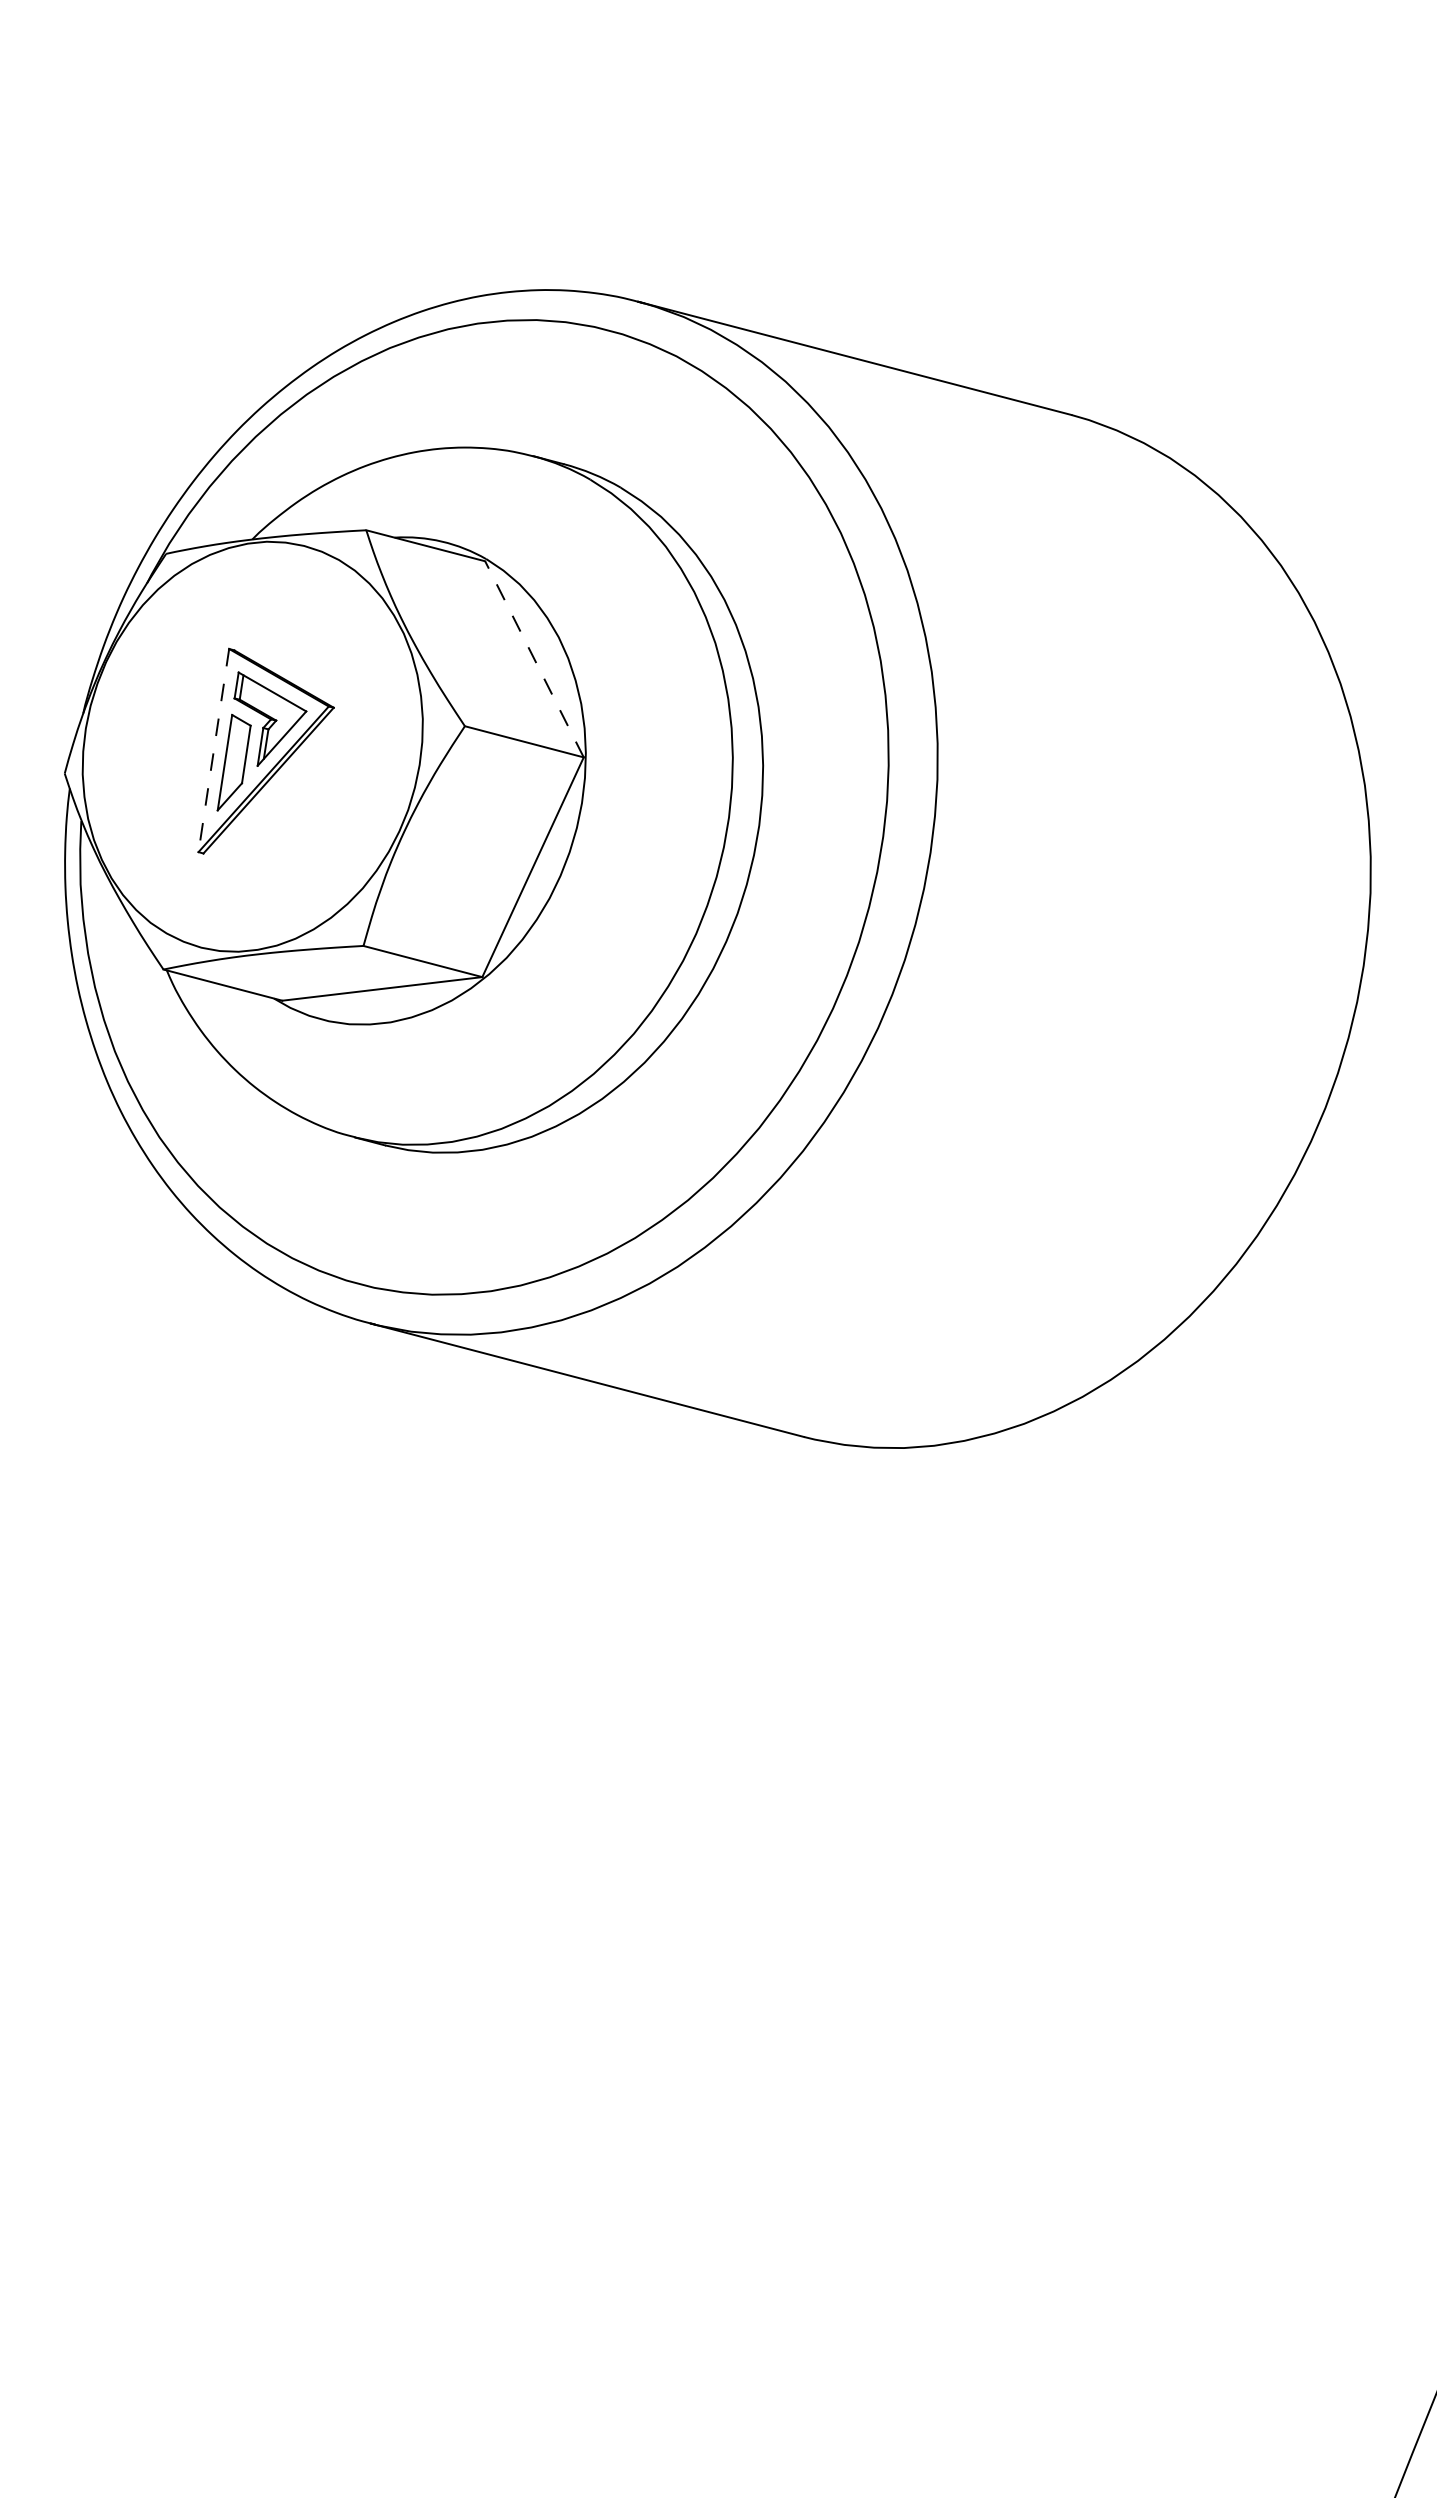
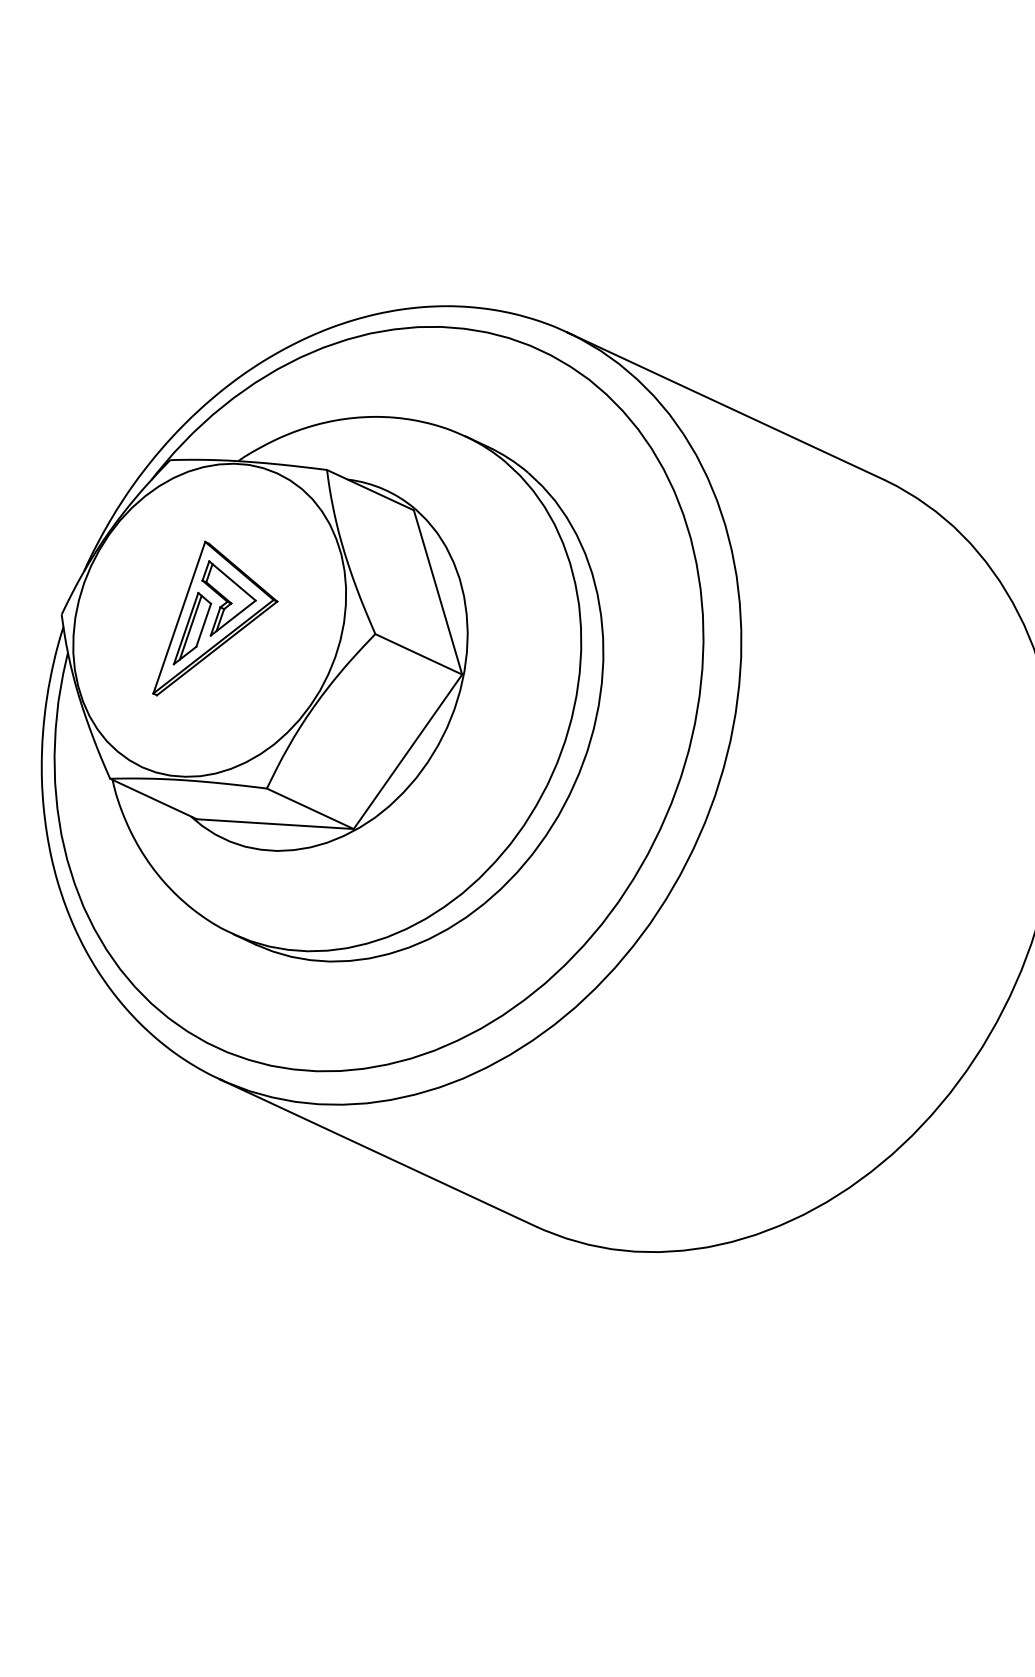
line: (534, 659) -> (438, 592), dashed -> solid
line: (213, 750) -> (179, 617), dashed -> solid
line: (230, 760) -> (190, 627), added

